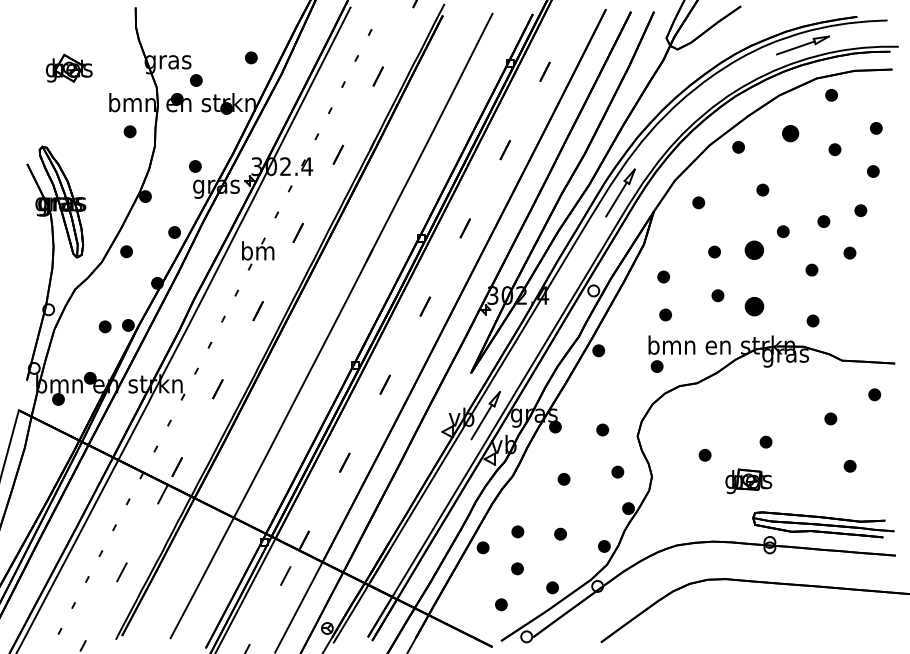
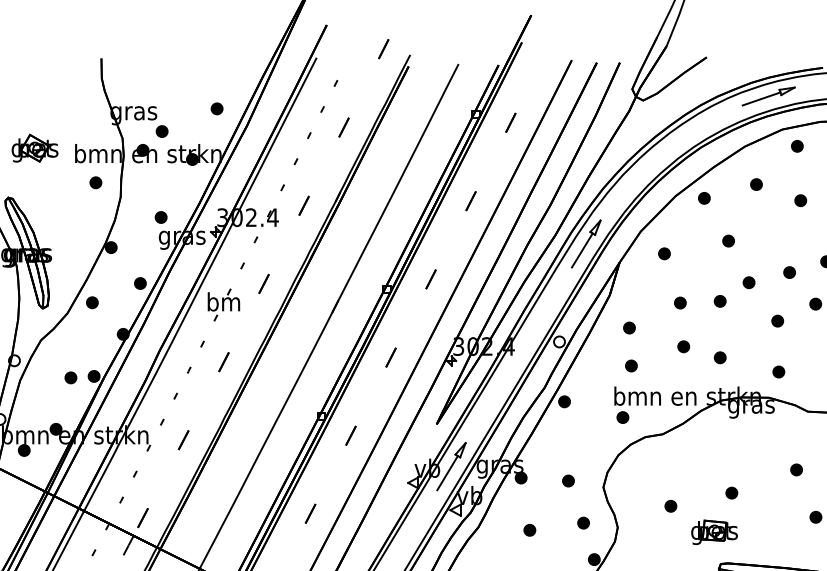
part: (69, 67) -> (35, 147), moved
part: (790, 133) -> (756, 184), size x0.71
part: (754, 250) -> (720, 301), size x0.62
part: (754, 306) -> (720, 357), size x0.62

